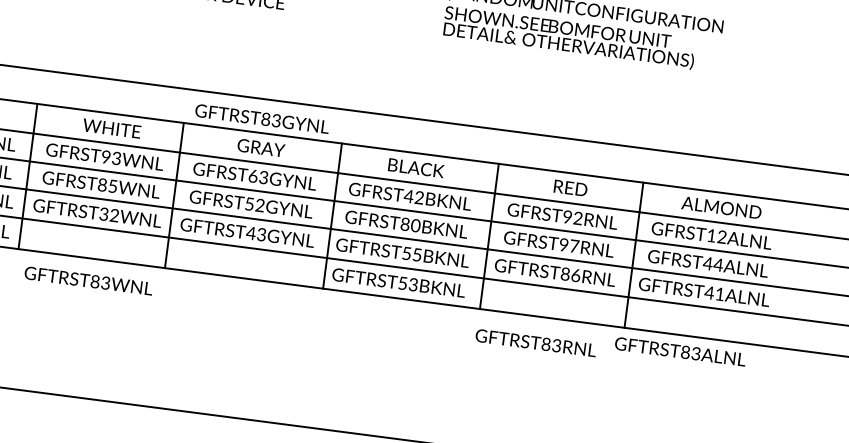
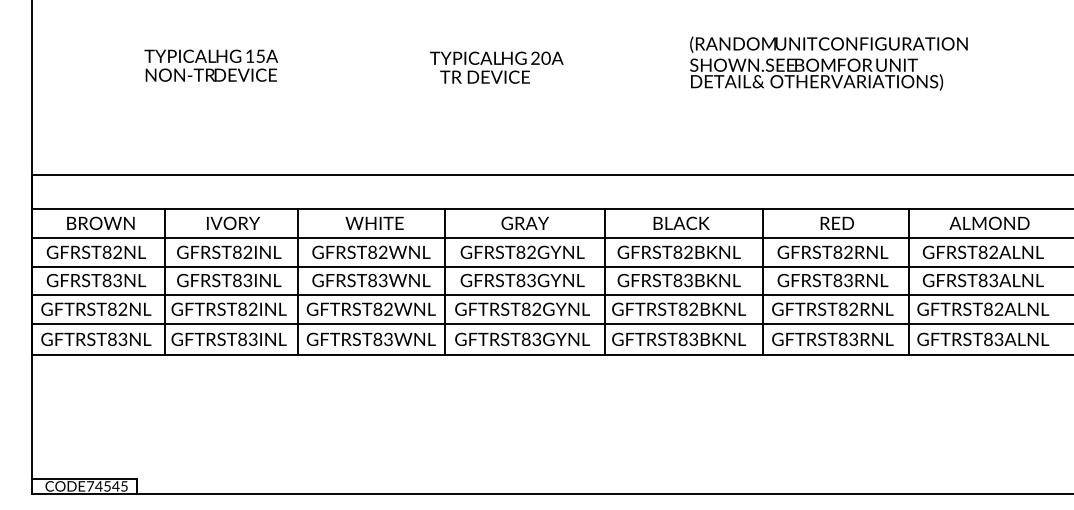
text: (262, 118) -> (522, 338), moved
text: (110, 157) -> (377, 252), GFRST93WNL -> GFRST82WNL
text: (257, 175) -> (525, 251), GFRST63GYNL -> GFRST82GYNL
text: (113, 185) -> (383, 279), GFRST85WNL -> GFRST83WNL
text: (408, 195) -> (677, 251), GFRST42BKNL -> GFRST82BKNL
text: (254, 204) -> (525, 280), GFRST52GYNL -> GFRST83GYNL
text: (103, 214) -> (377, 309), GFTRST32WNL -> GFTRST82WNL
text: (567, 217) -> (837, 252), GFRST92RNL -> GFRST82RNL
text: (415, 225) -> (688, 280), GFRST80BKNL -> GFRST83BKNL
text: (256, 233) -> (531, 308), GFTRST43GYNL -> GFTRST82GYNL
text: (711, 234) -> (982, 251), GFRST12ALNL -> GFRST82ALNL
text: (569, 245) -> (843, 280), GFRST97RNL -> GFRST83RNL
text: (412, 253) -> (688, 308), GFTRST55BKNL -> GFTRST82BKNL
text: (713, 264) -> (988, 280), GFRST44ALNL -> GFRST83ALNL
text: (575, 274) -> (853, 308), GFTRST86RNL -> GFTRST82RNL
text: (88, 279) -> (370, 338), moved
text: (402, 282) -> (682, 338), GFTRST53BKNL -> GFTRST83BKNL
text: (714, 292) -> (993, 308), GFTRST41ALNL -> GFTRST82ALNL
text: (535, 342) -> (832, 338), moved
text: (680, 350) -> (983, 338), moved

